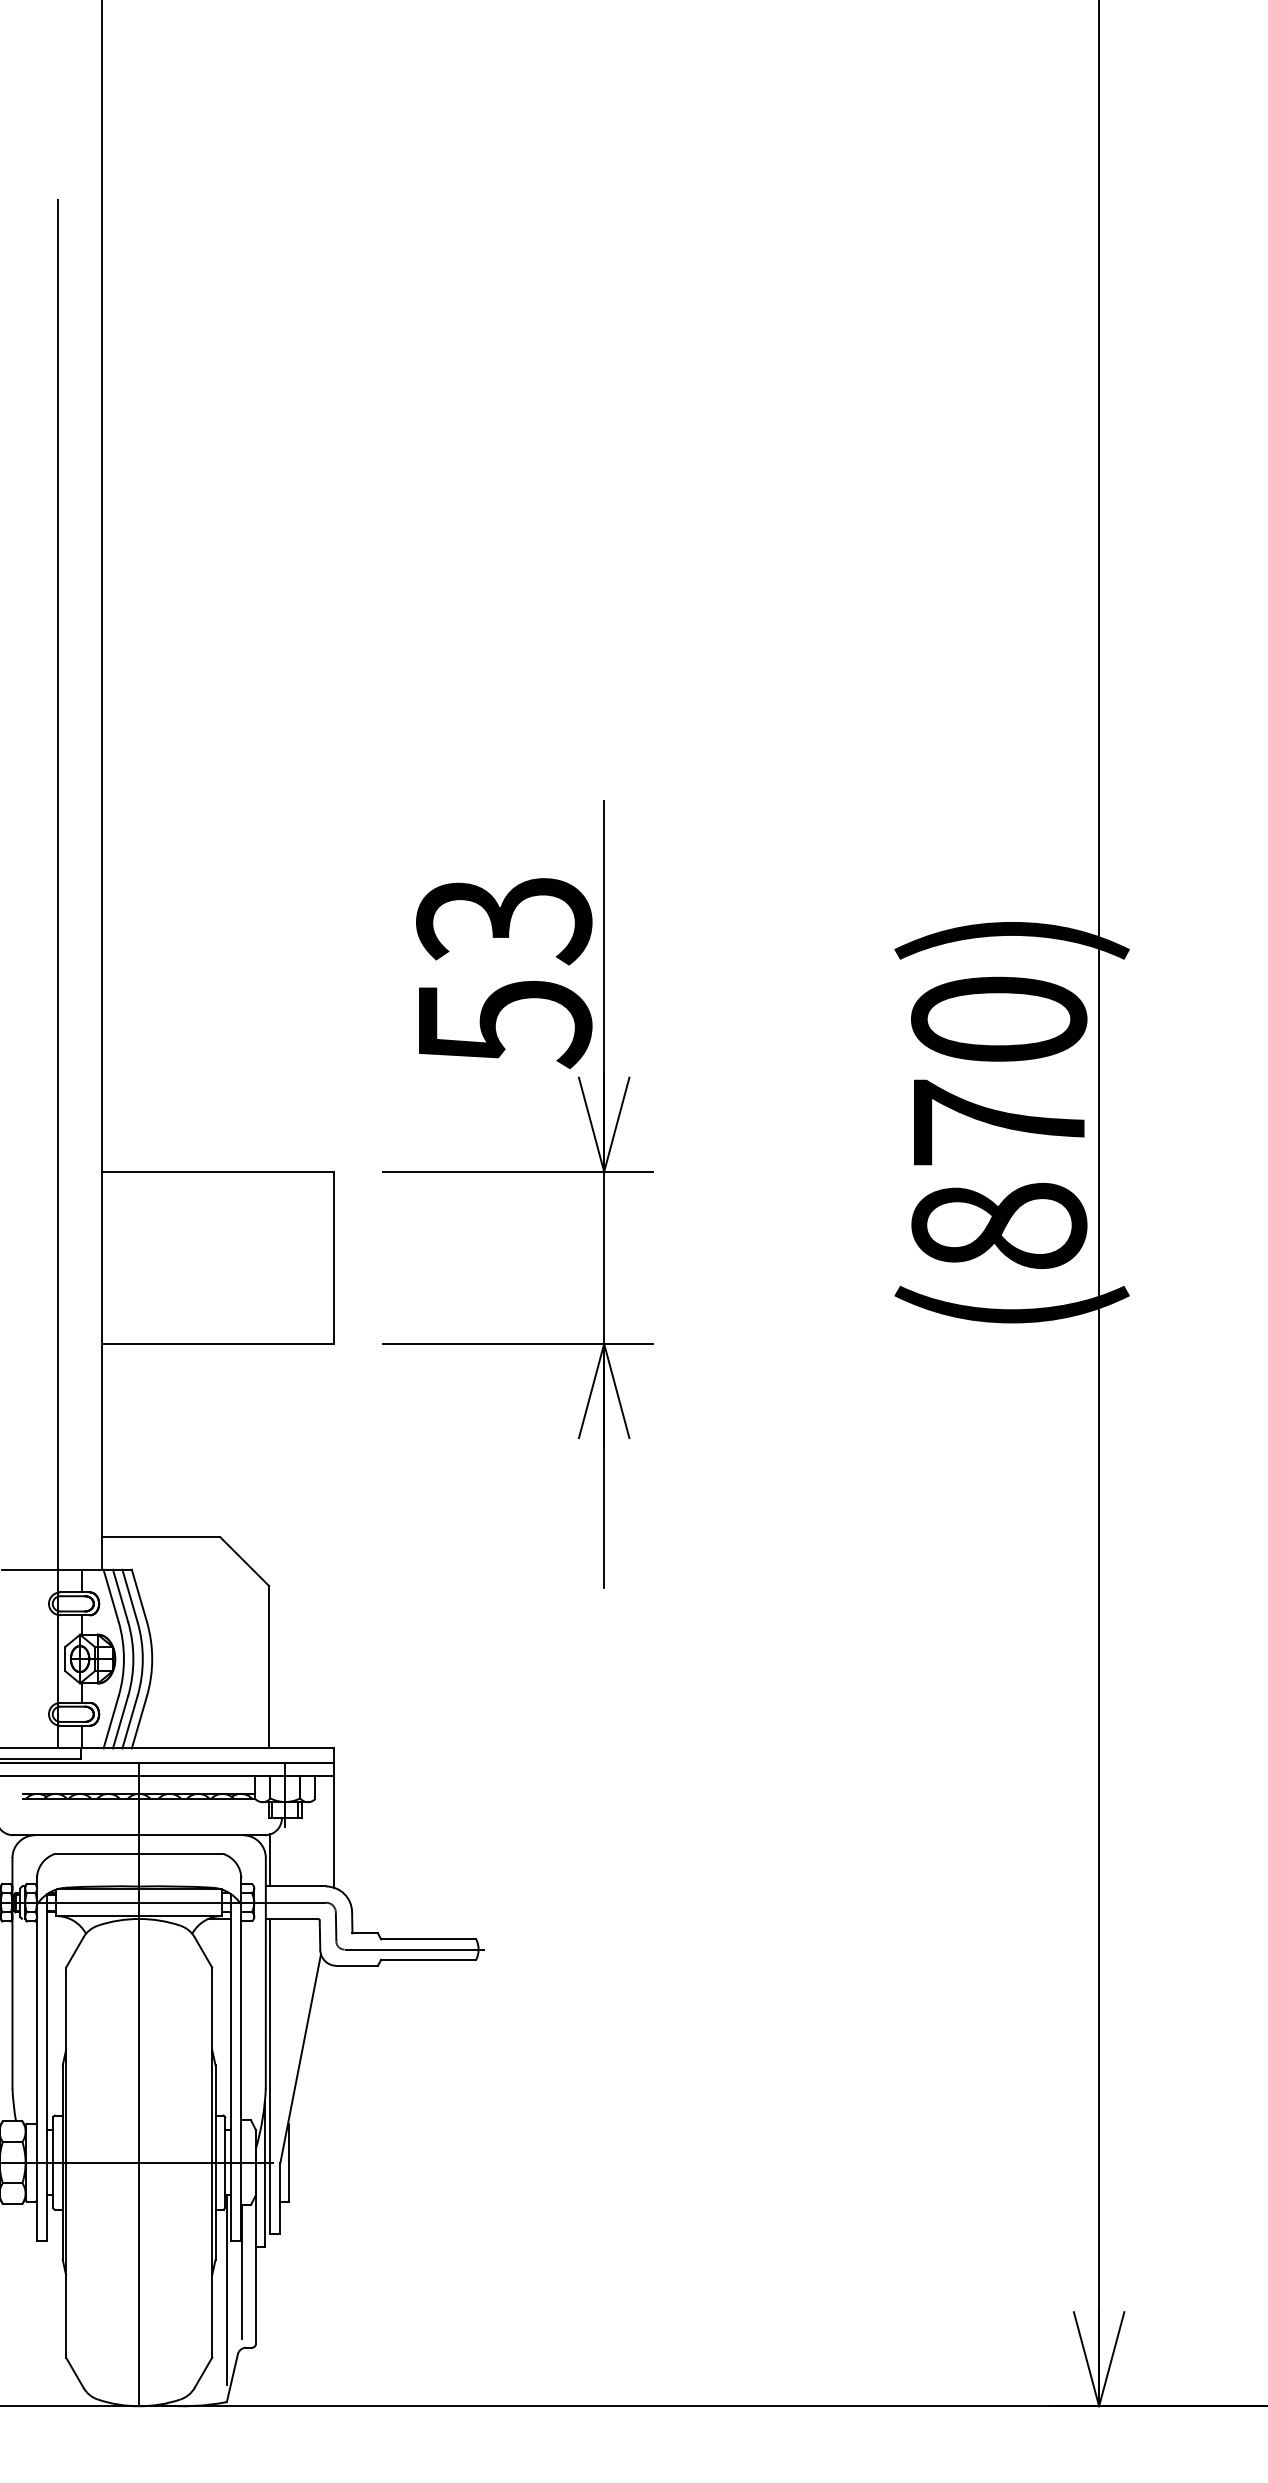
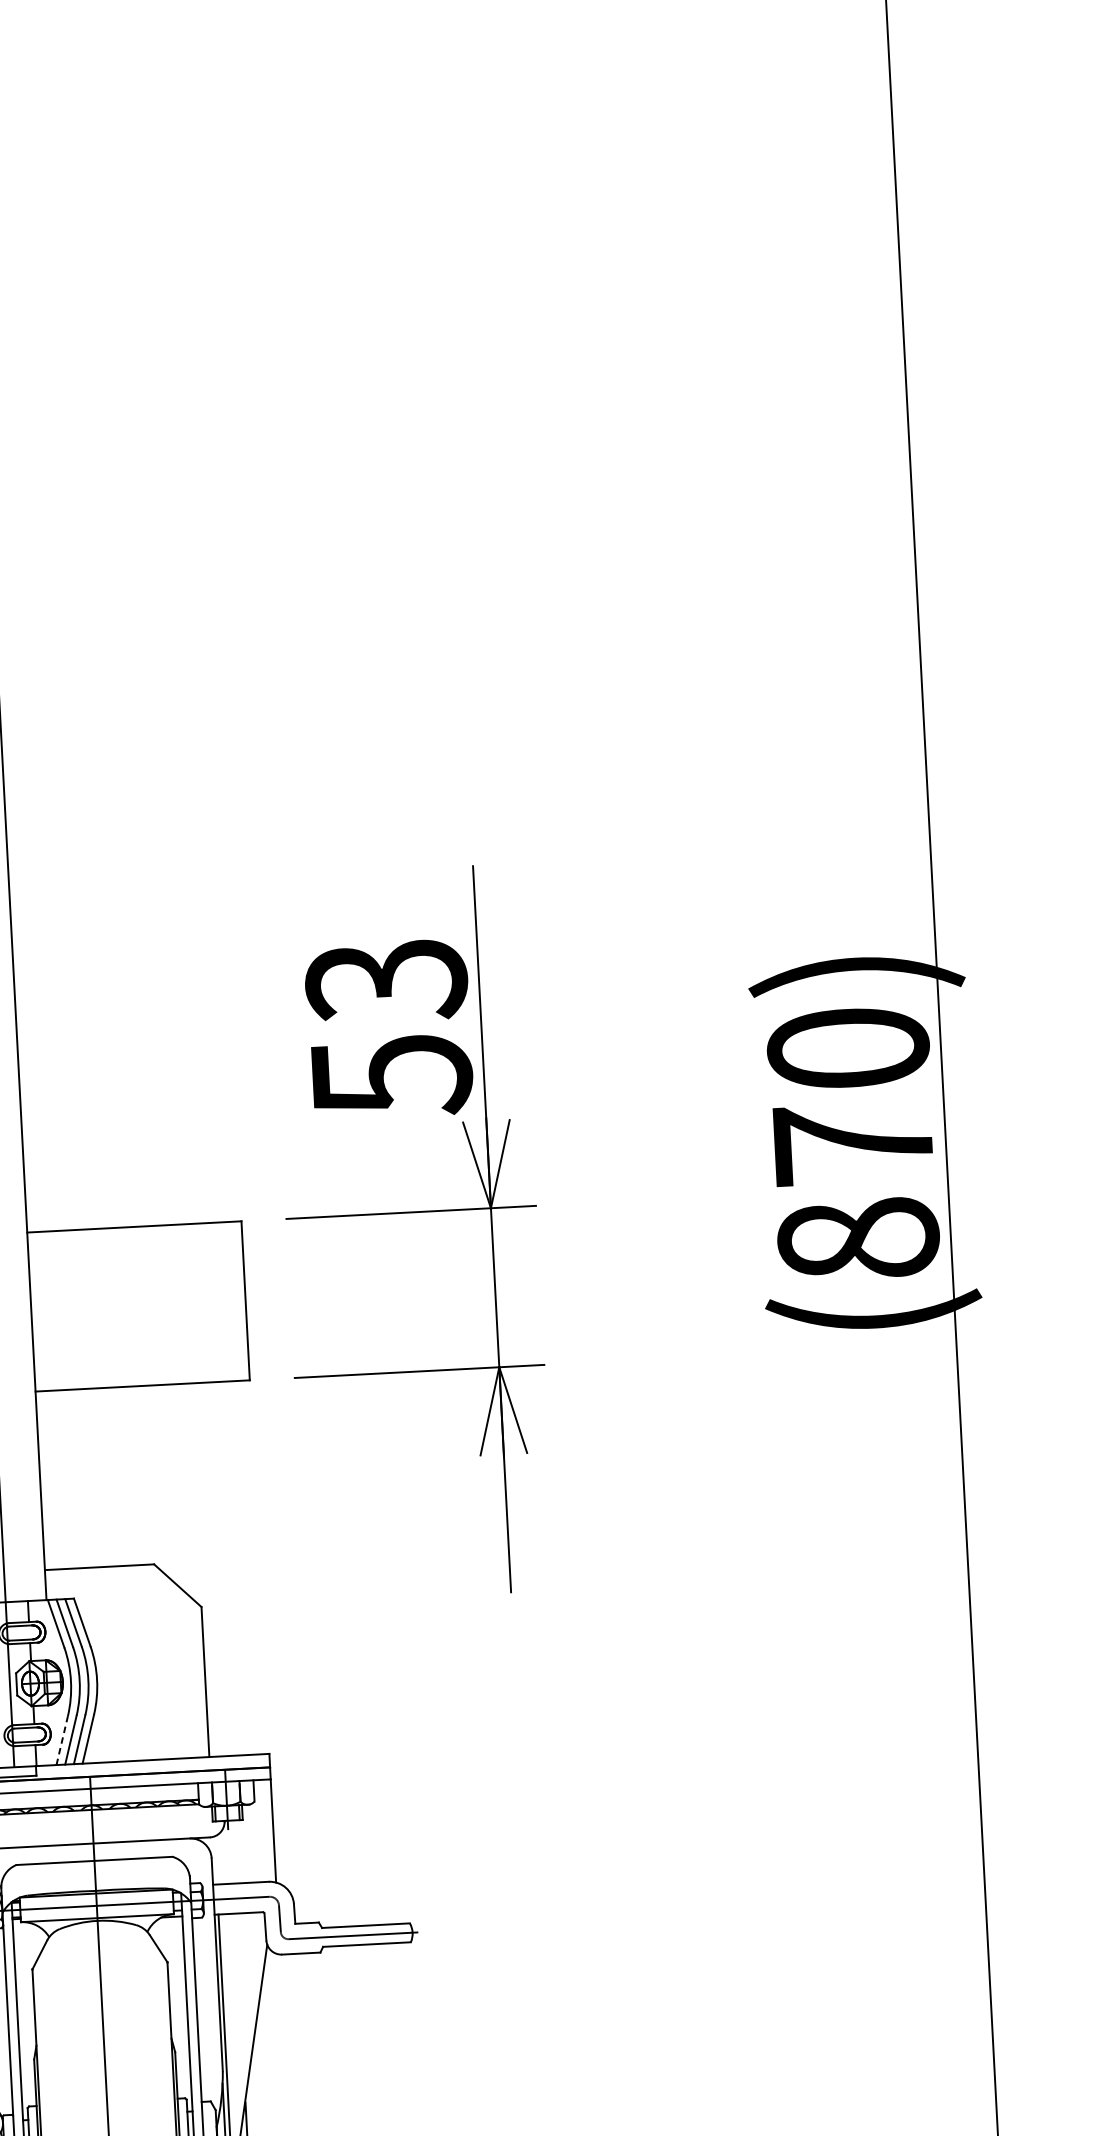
line: (111, 1721) -> (62, 1739), solid -> dashed
line: (270, 1860) -> (216, 1860), removed

